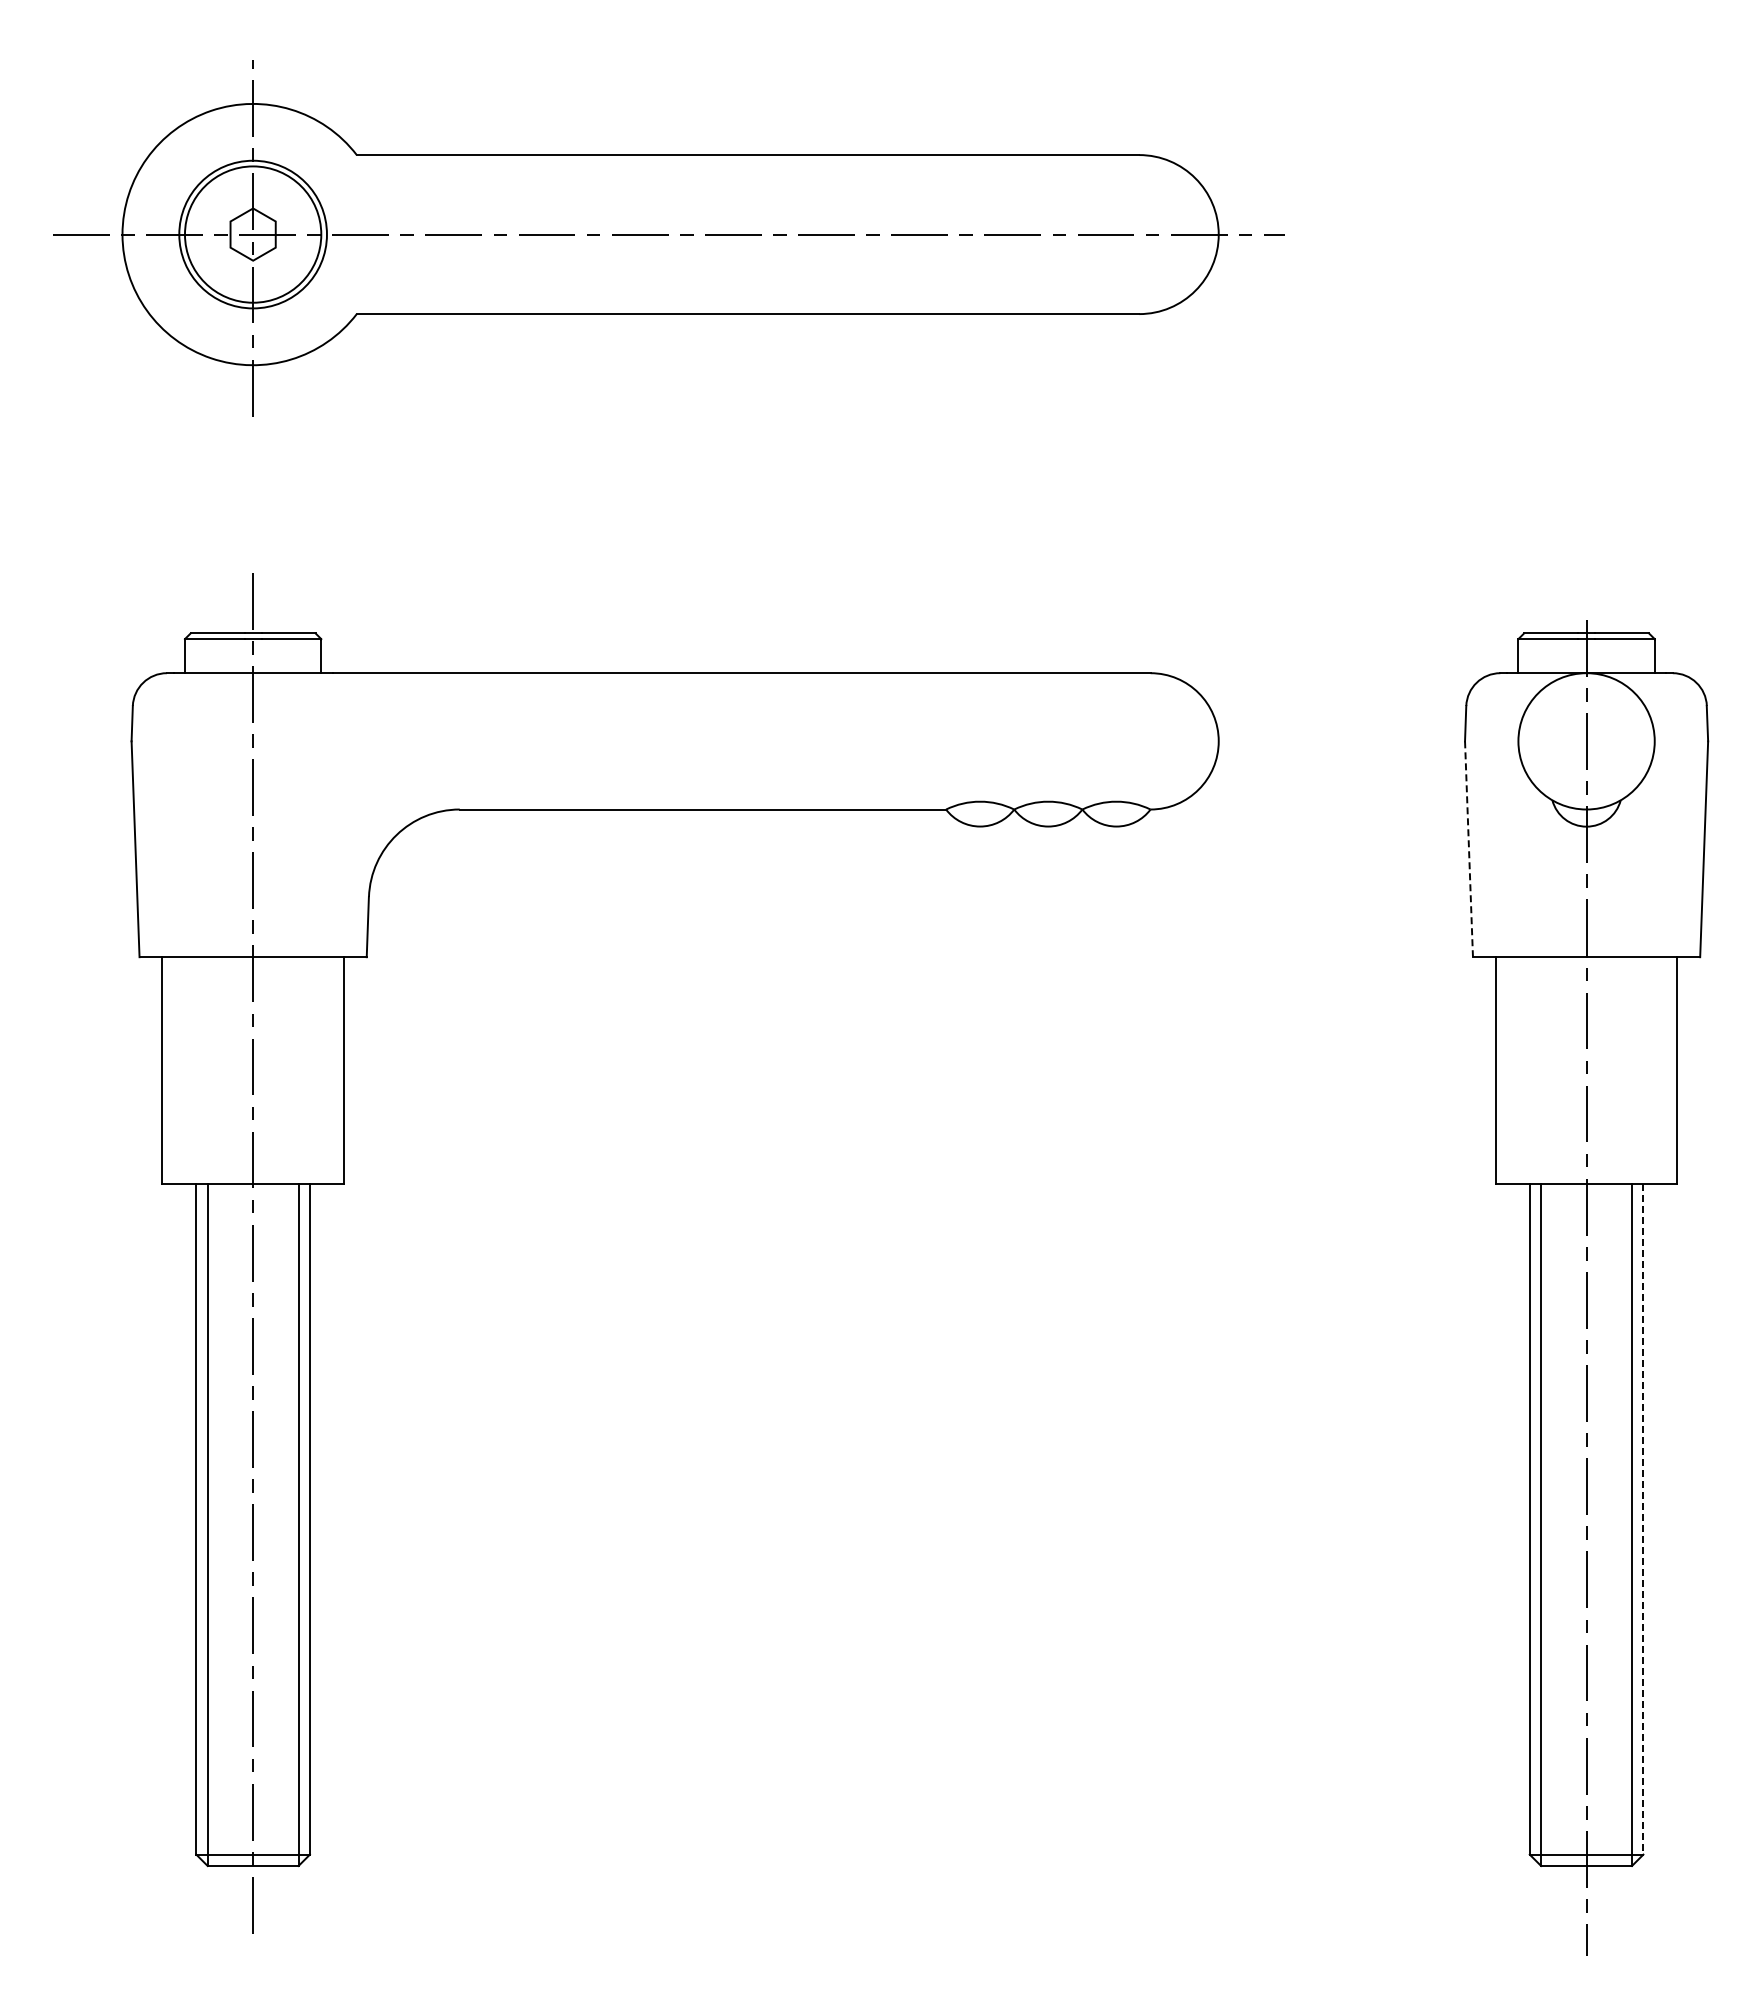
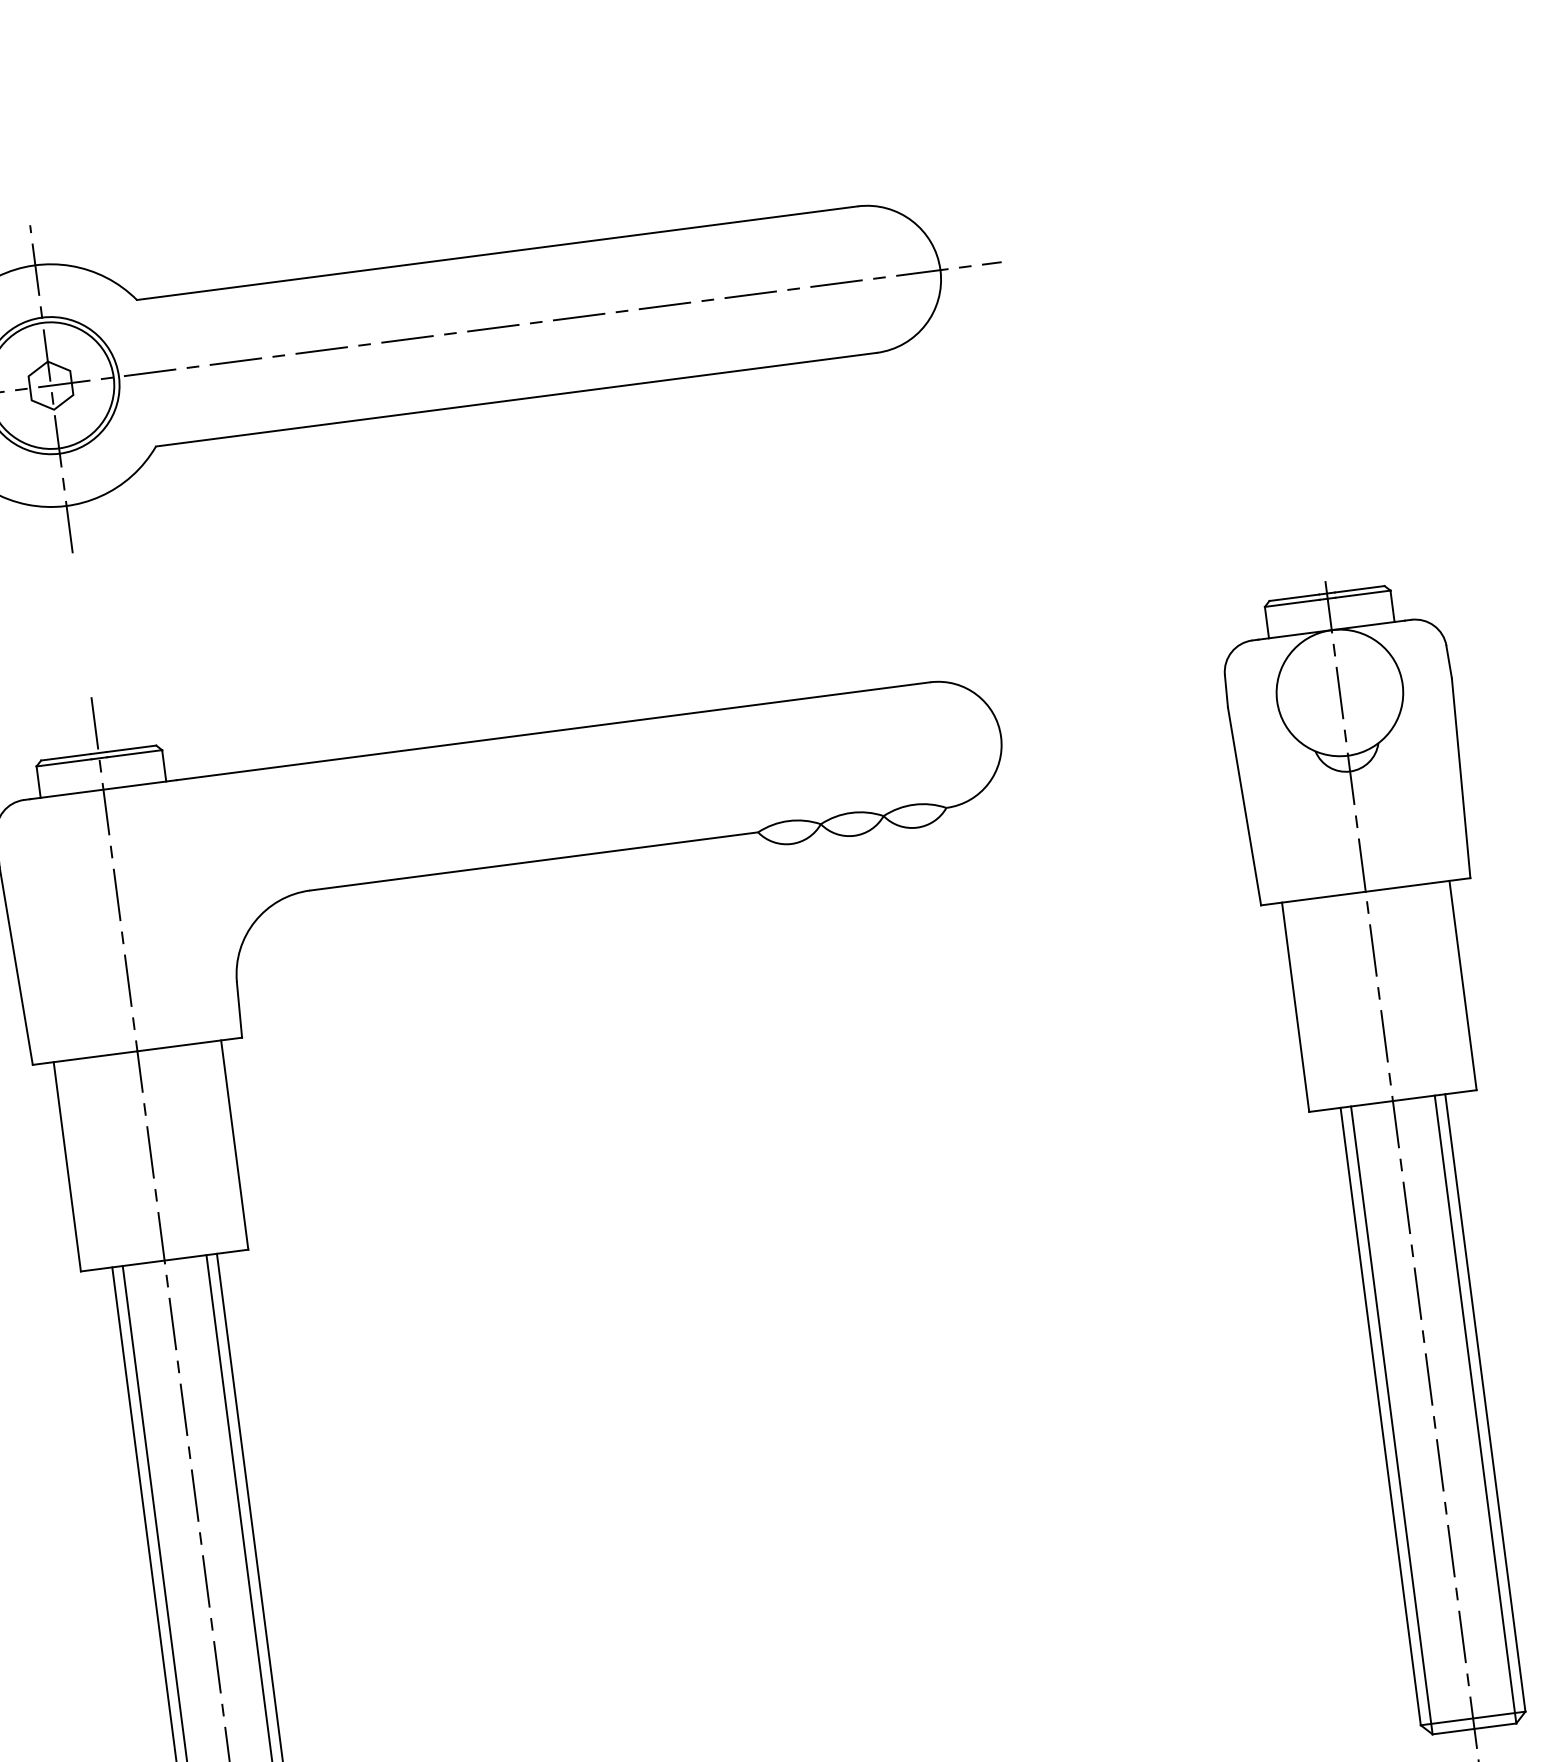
line: (1469, 849) -> (1245, 806), dashed -> solid
line: (1643, 1520) -> (1485, 1403), dashed -> solid

